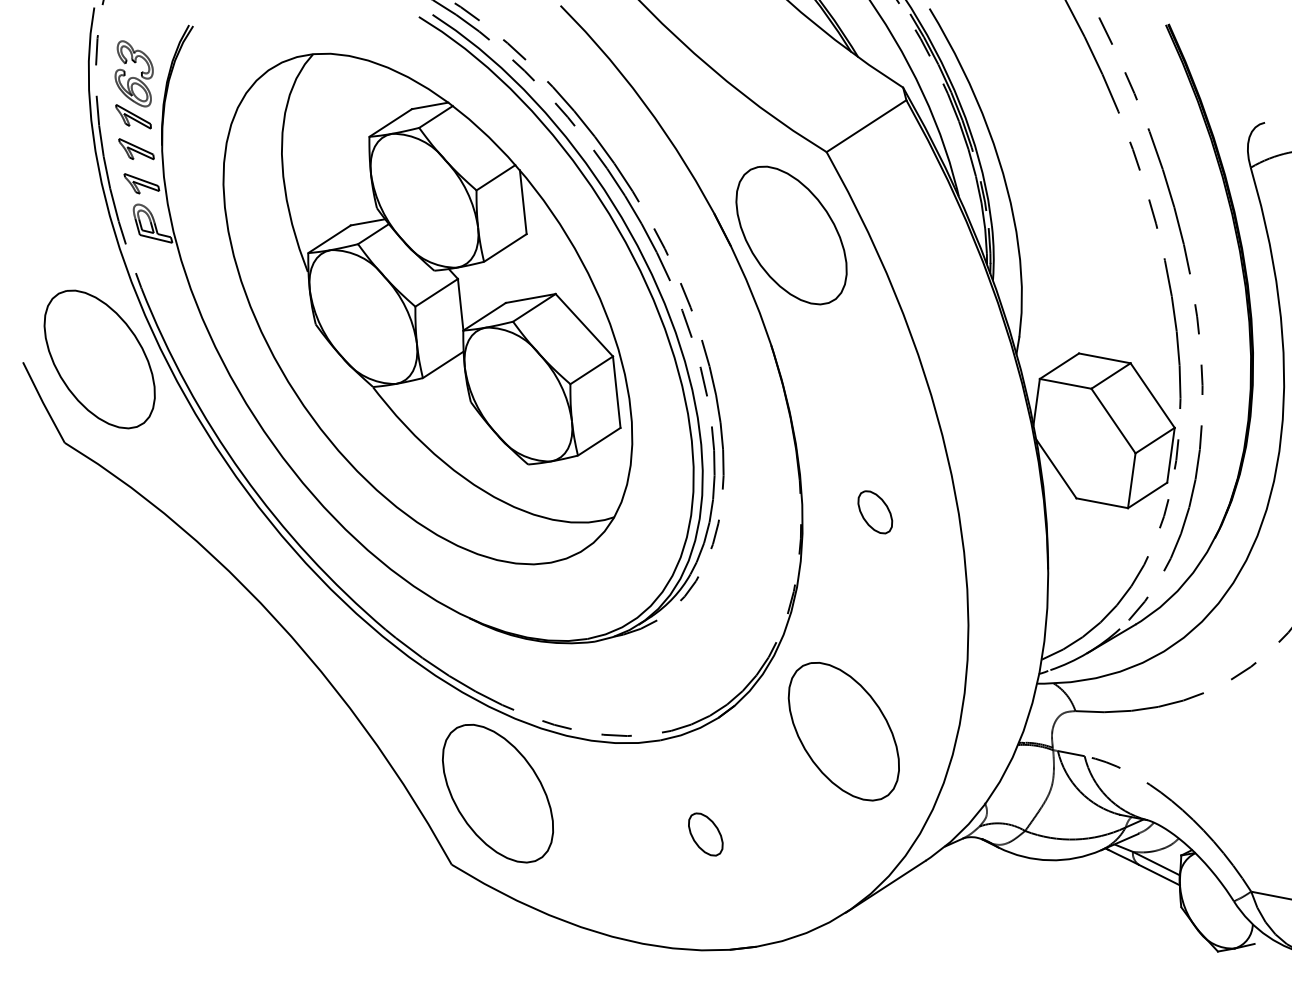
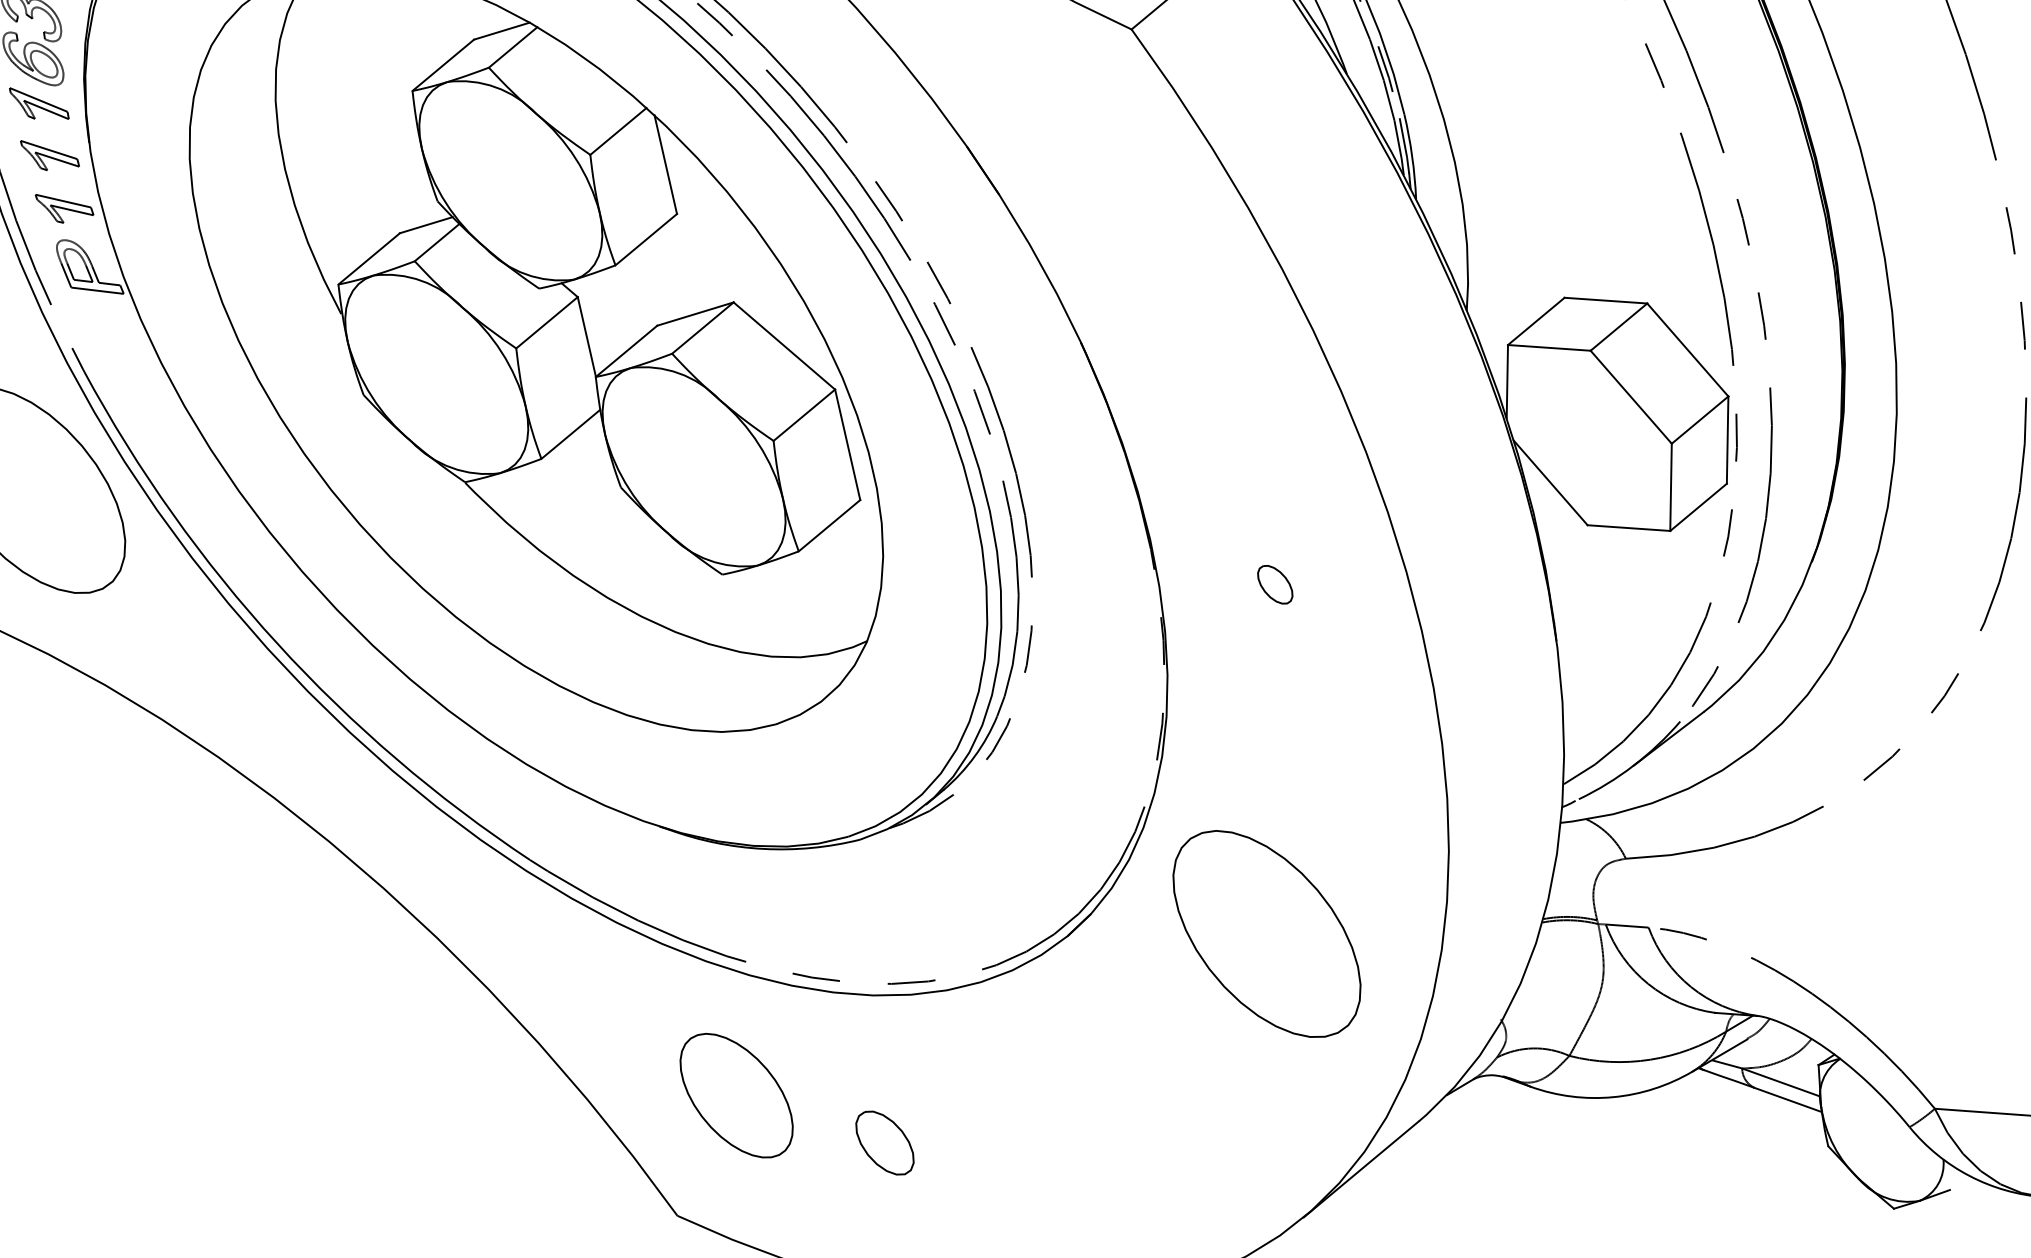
part: (791, 235) -> (1092, 166), removed
part: (875, 512) -> (1275, 584), size x0.6
part: (497, 793) -> (735, 1095), size x0.6
part: (705, 834) -> (884, 1143), moved

